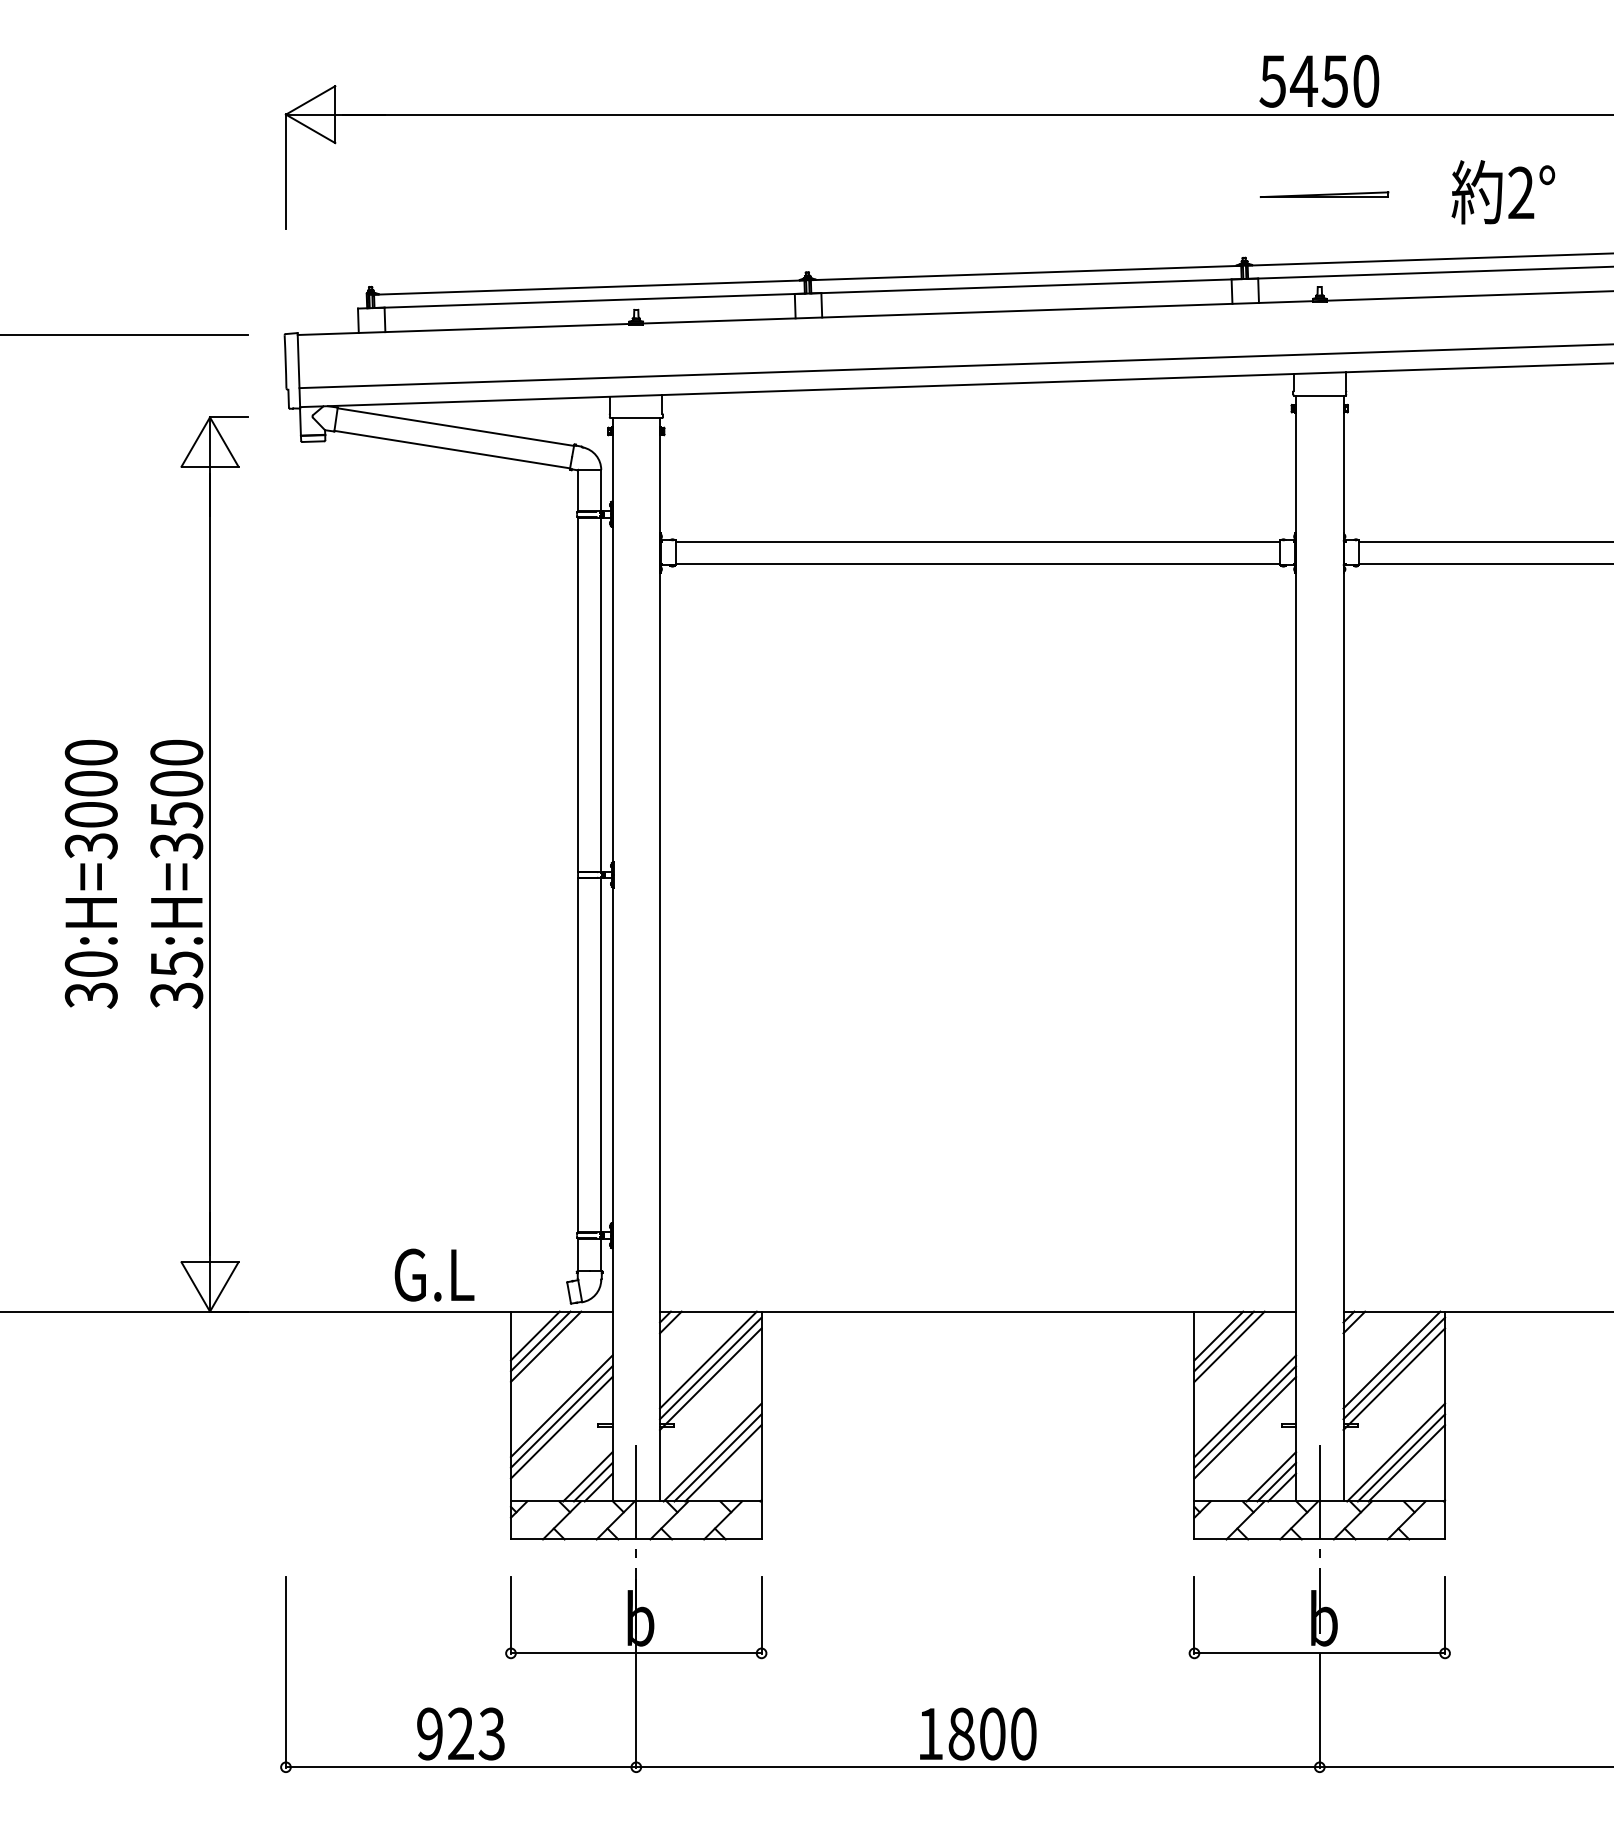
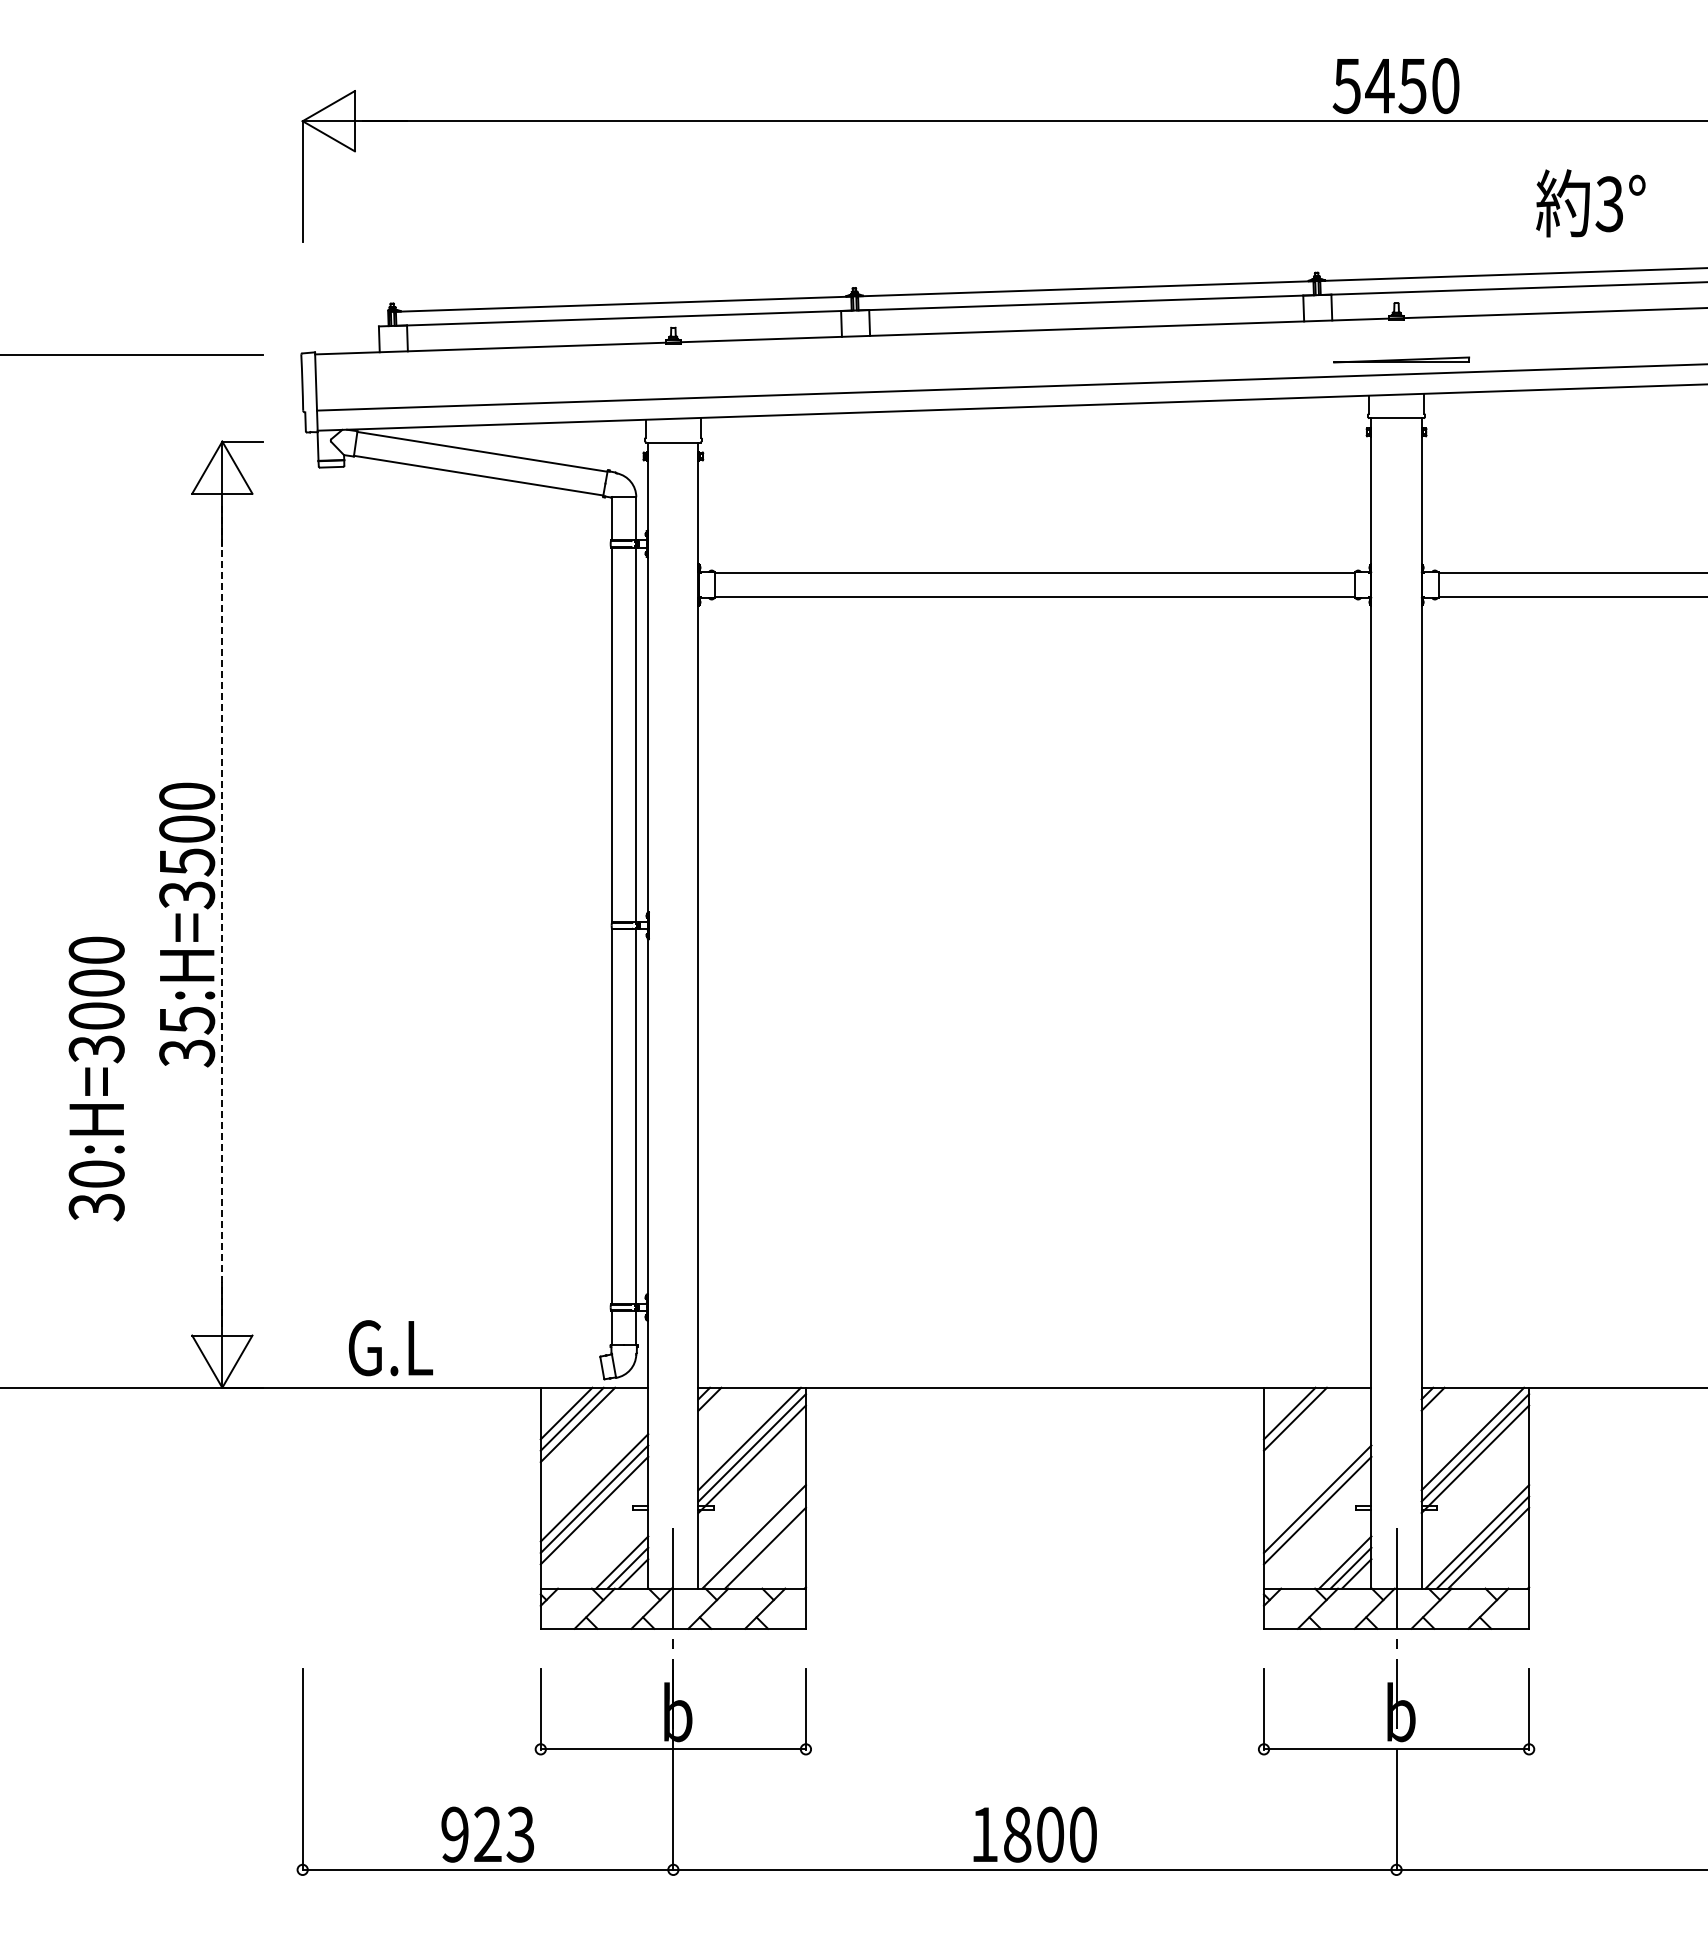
text: (1521, 193) -> (1609, 204), 2° -> 3°
part: (1324, 194) -> (1401, 359), moved
line: (210, 864) -> (222, 914), solid -> dashed
text: (91, 873) -> (96, 1078), moved
text: (434, 1275) -> (390, 1348), moved
line: (1228, 1346) -> (1300, 1424), removed
line: (1245, 1405) -> (1317, 1487), removed
line: (717, 1457) -> (759, 1542), removed

